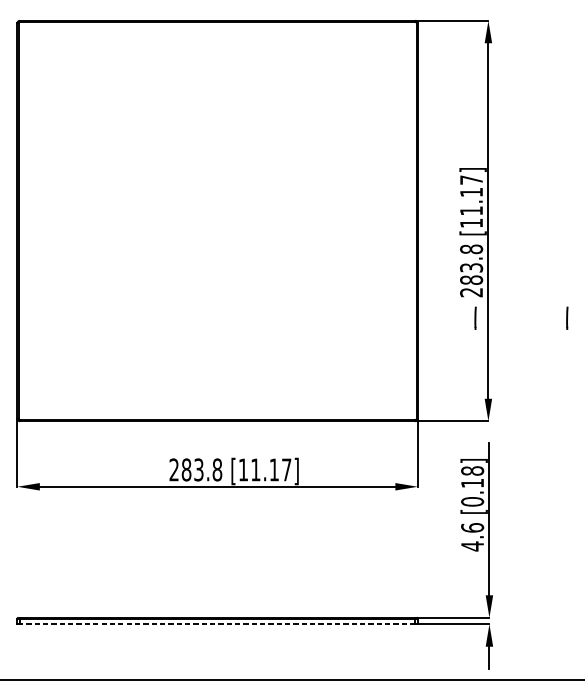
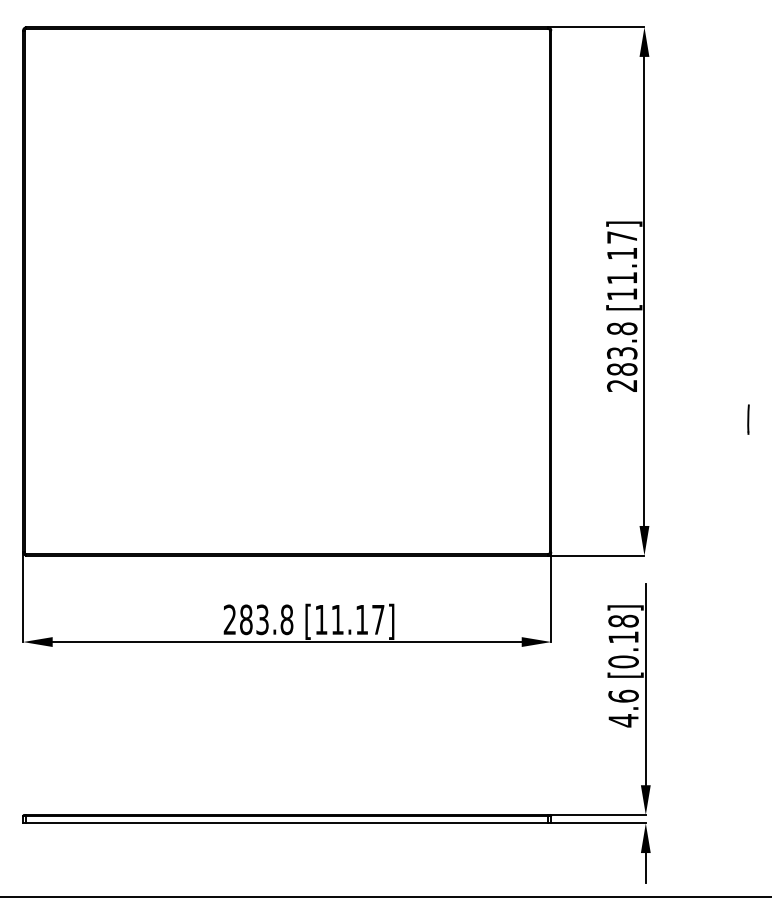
line: (475, 318) -> (627, 419), removed
line: (217, 624) -> (287, 823), dashed -> solid

